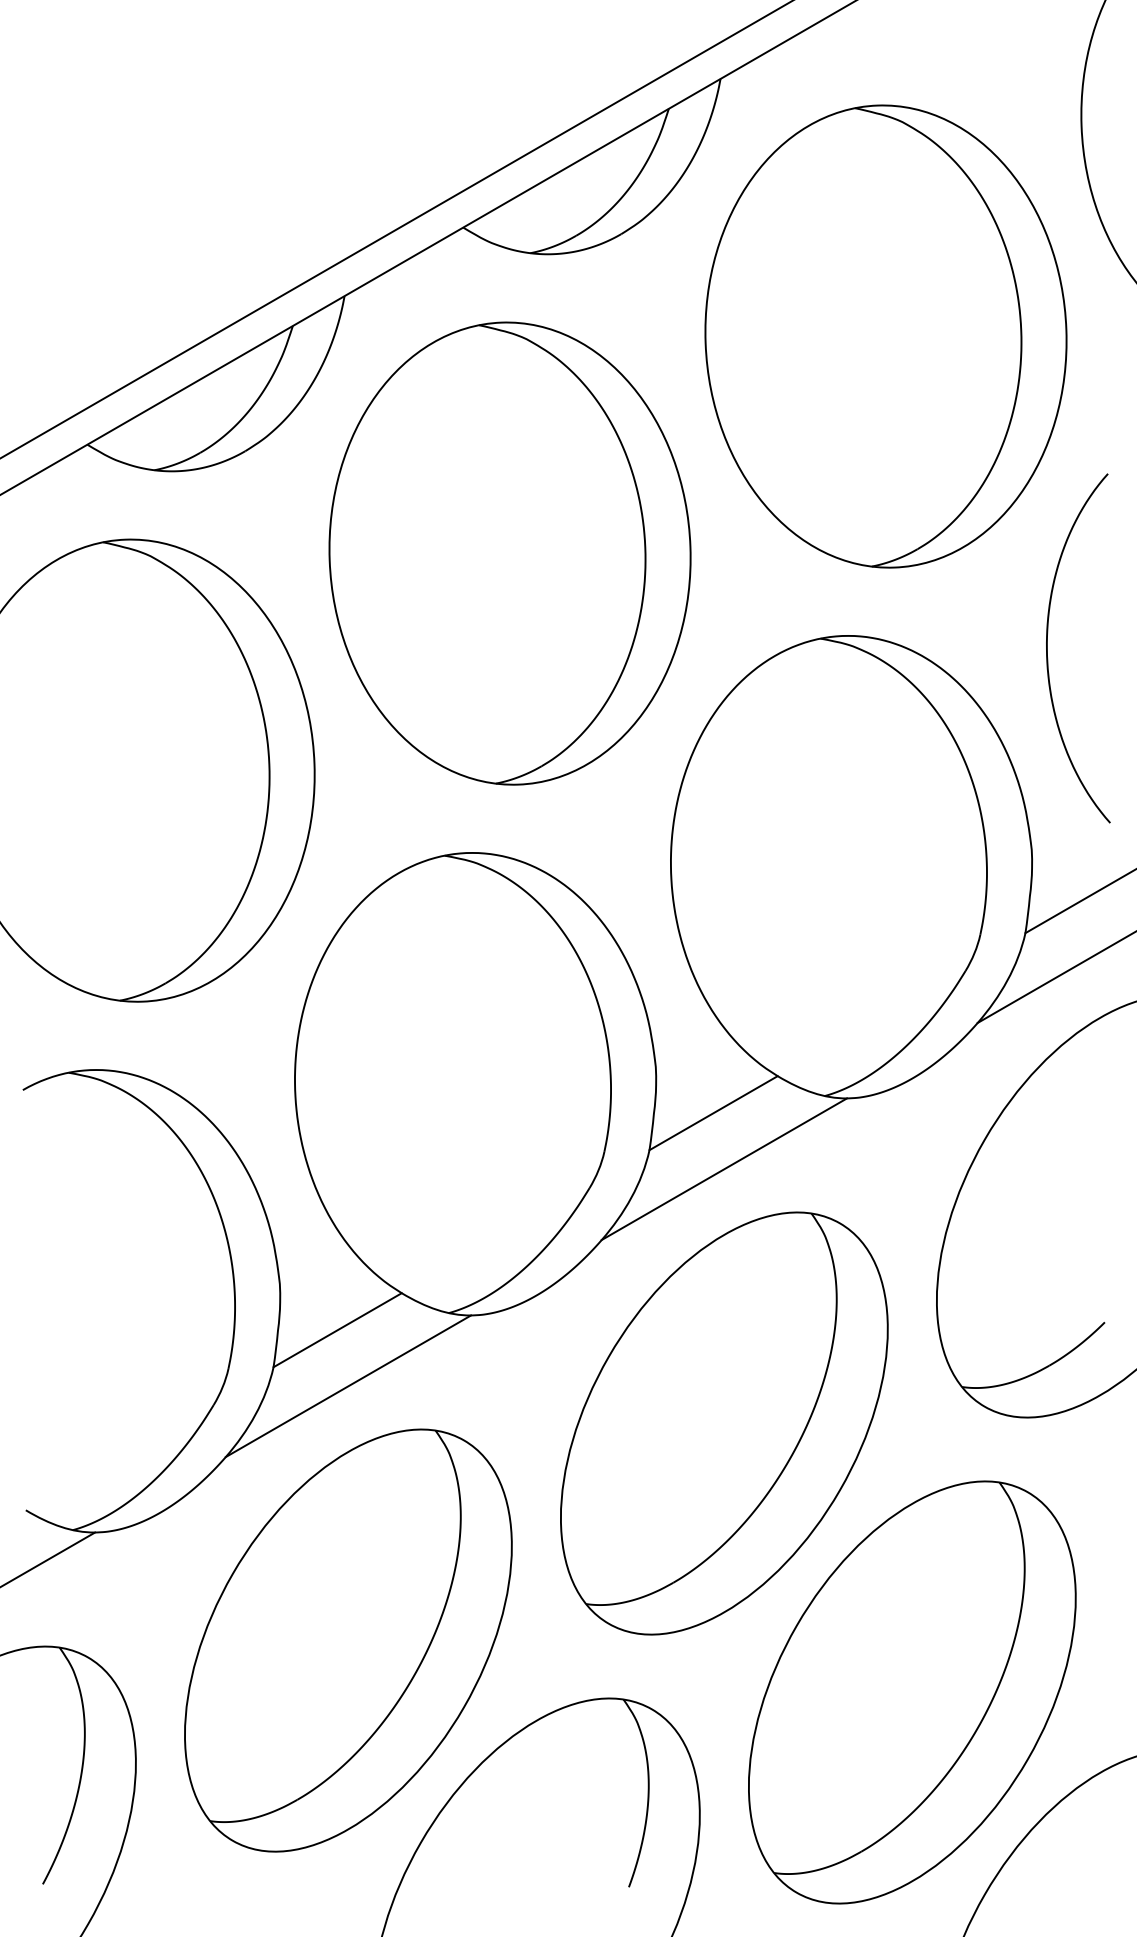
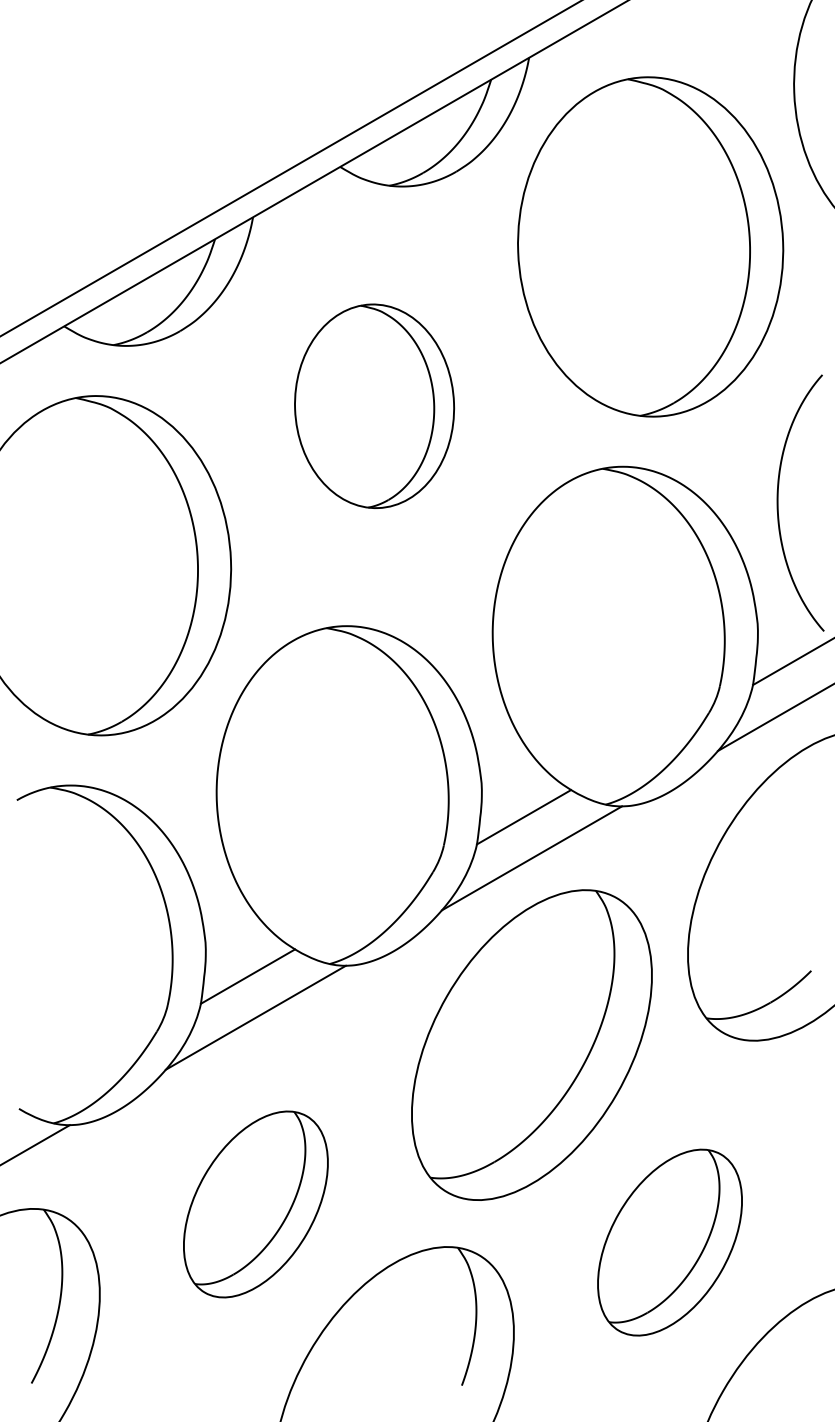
part: (509, 553) -> (374, 406), size x0.6
curve: (1047, 648) -> (778, 503), moved
part: (348, 1640) -> (255, 1204), size x0.6
part: (912, 1692) -> (670, 1242), size x0.6

